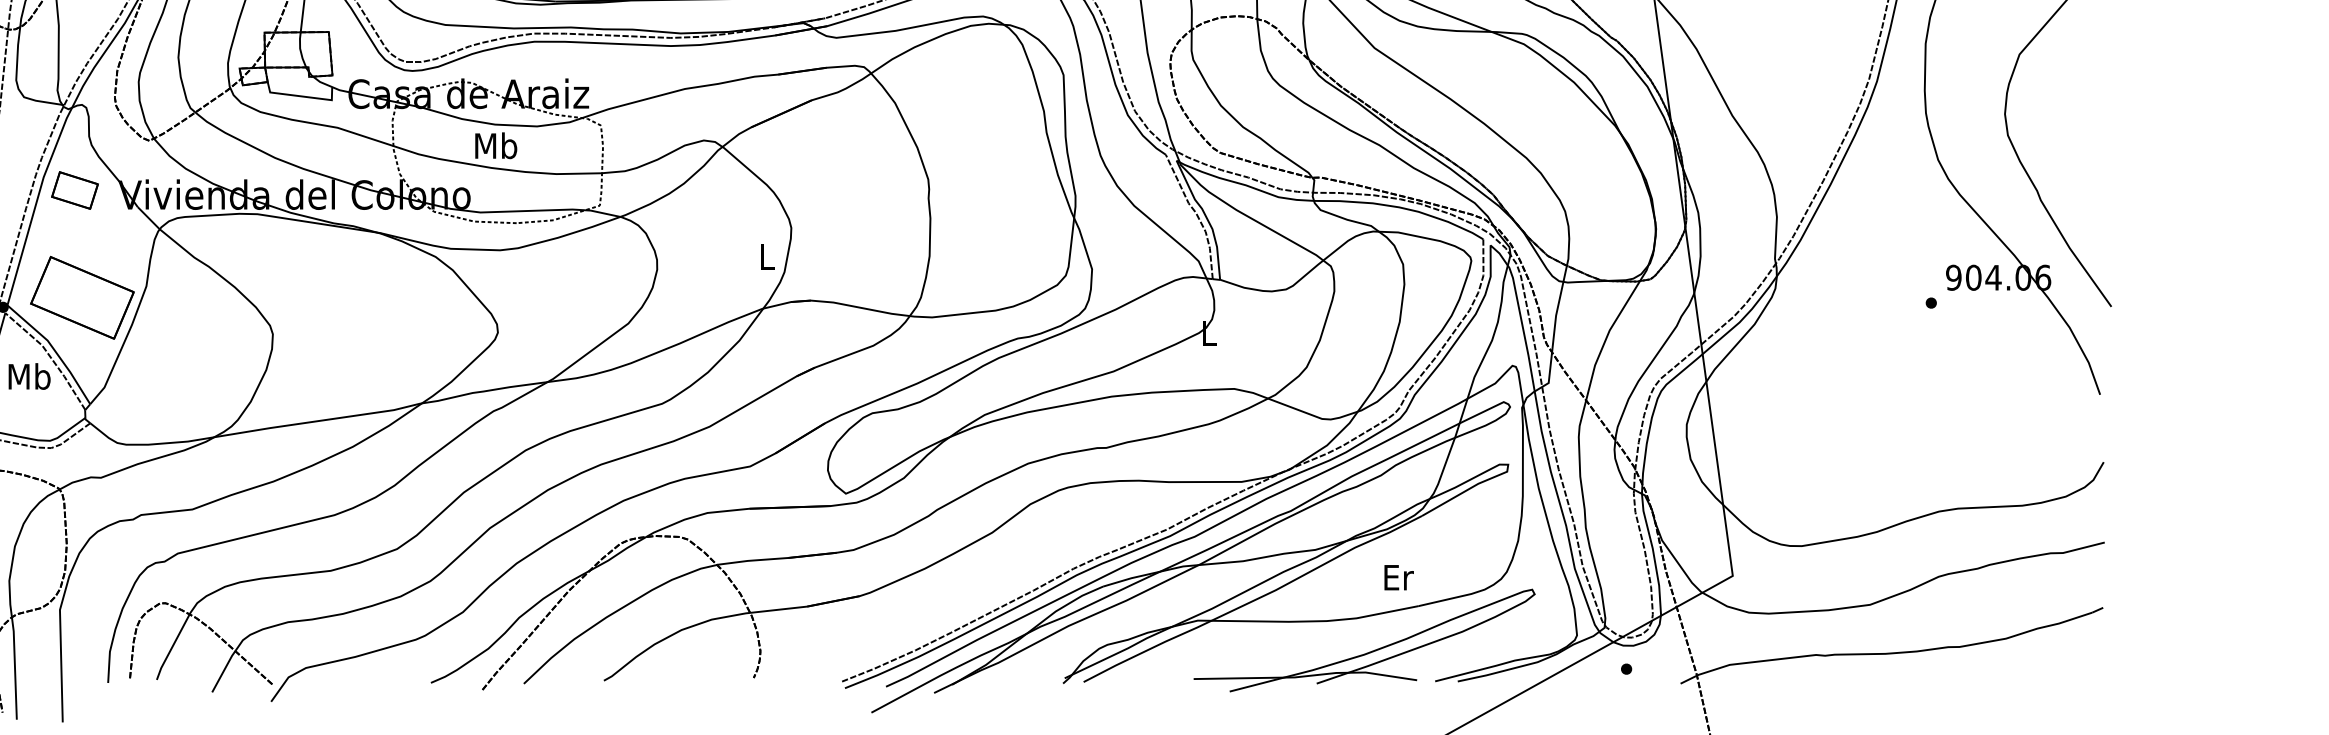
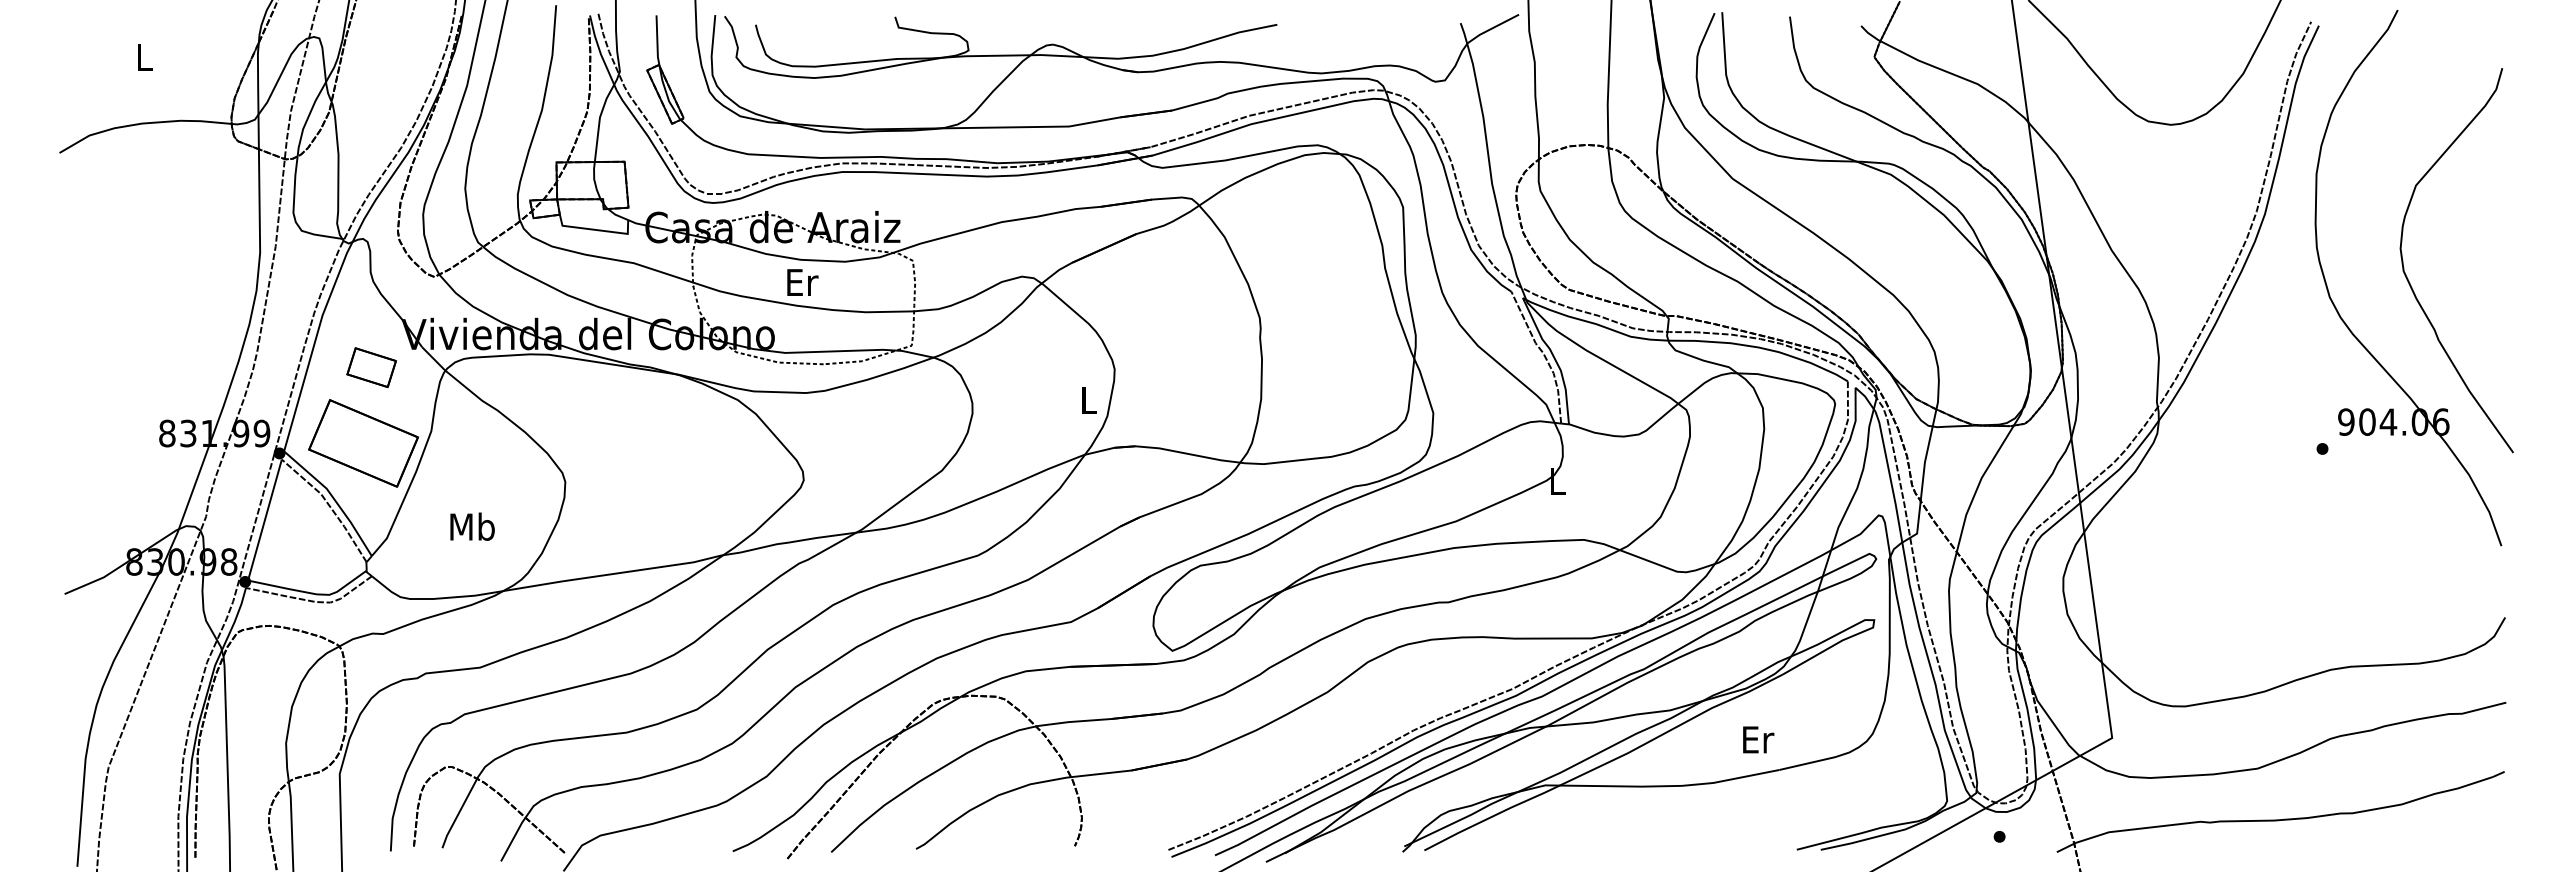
text: (495, 146) -> (801, 282), Mb -> Er
part: (74, 190) -> (371, 367), moved
text: (29, 376) -> (472, 526), moved
part: (1368, 651) -> (1726, 818), removed

